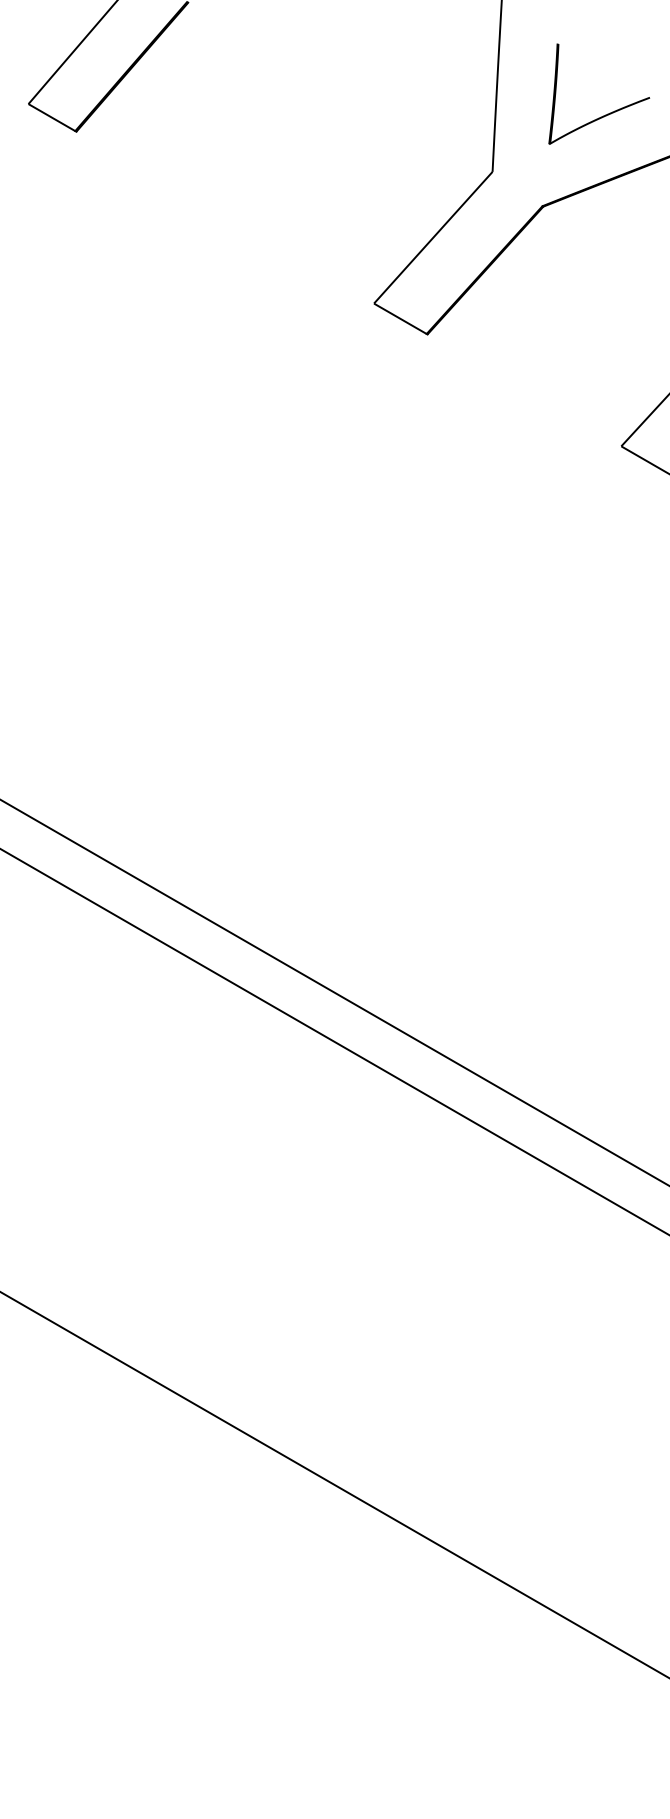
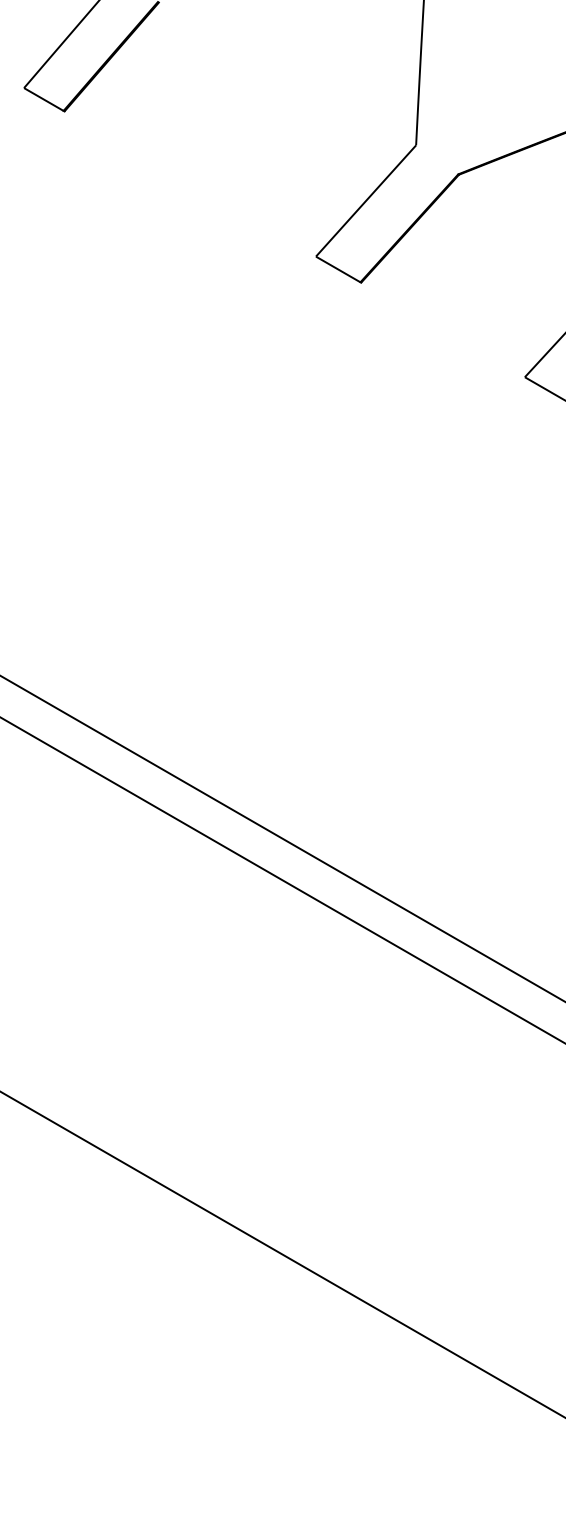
part: (607, 113) -> (513, 96), removed

